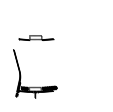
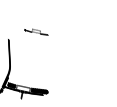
part: (36, 37) -> (36, 31), size x0.6

